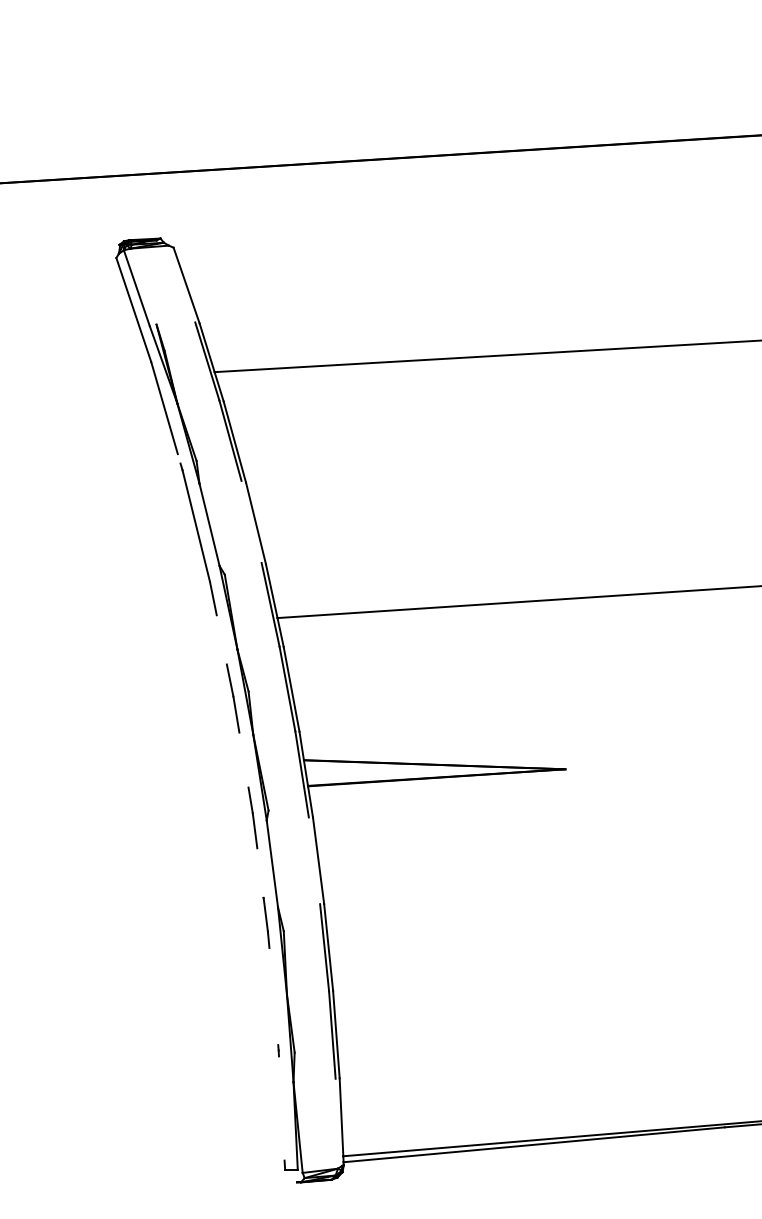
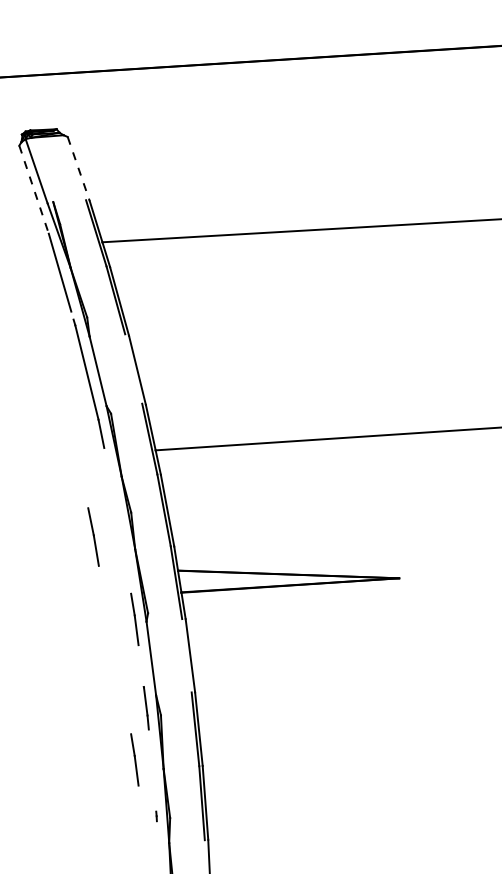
line: (186, 286) -> (78, 169), solid -> dashed
line: (133, 310) -> (33, 190), solid -> dashed
line: (233, 698) -> (93, 537), moved
line: (252, 983) -> (134, 759), added

